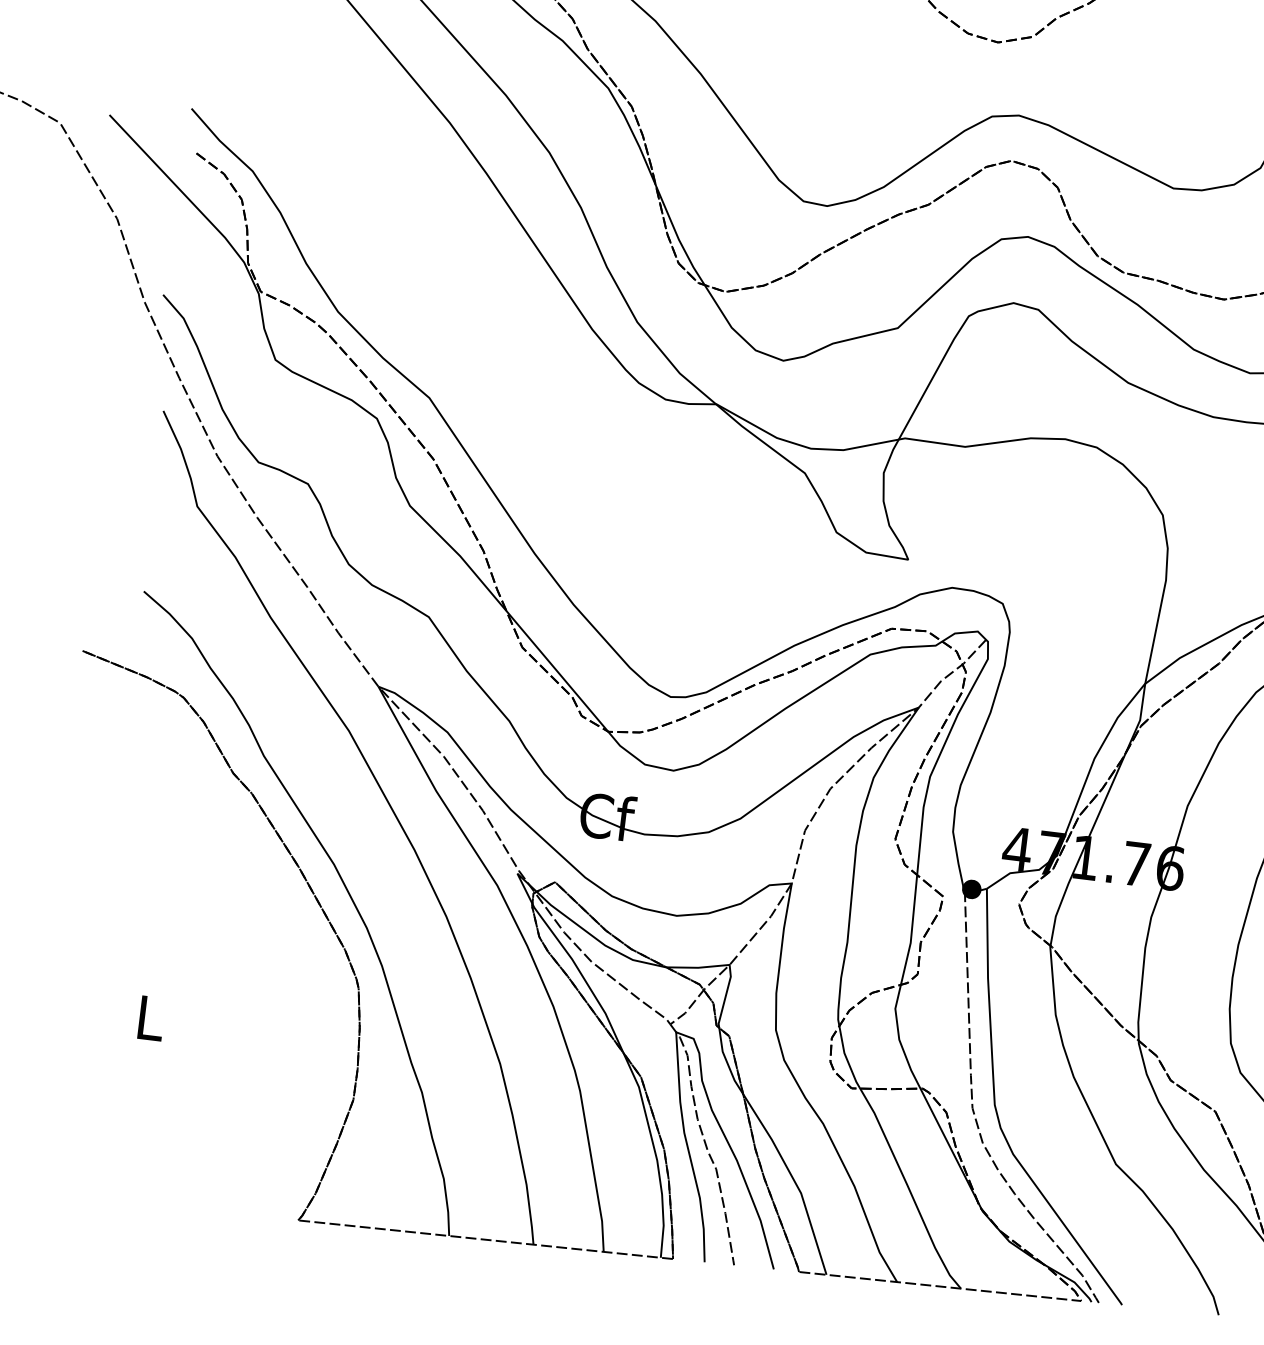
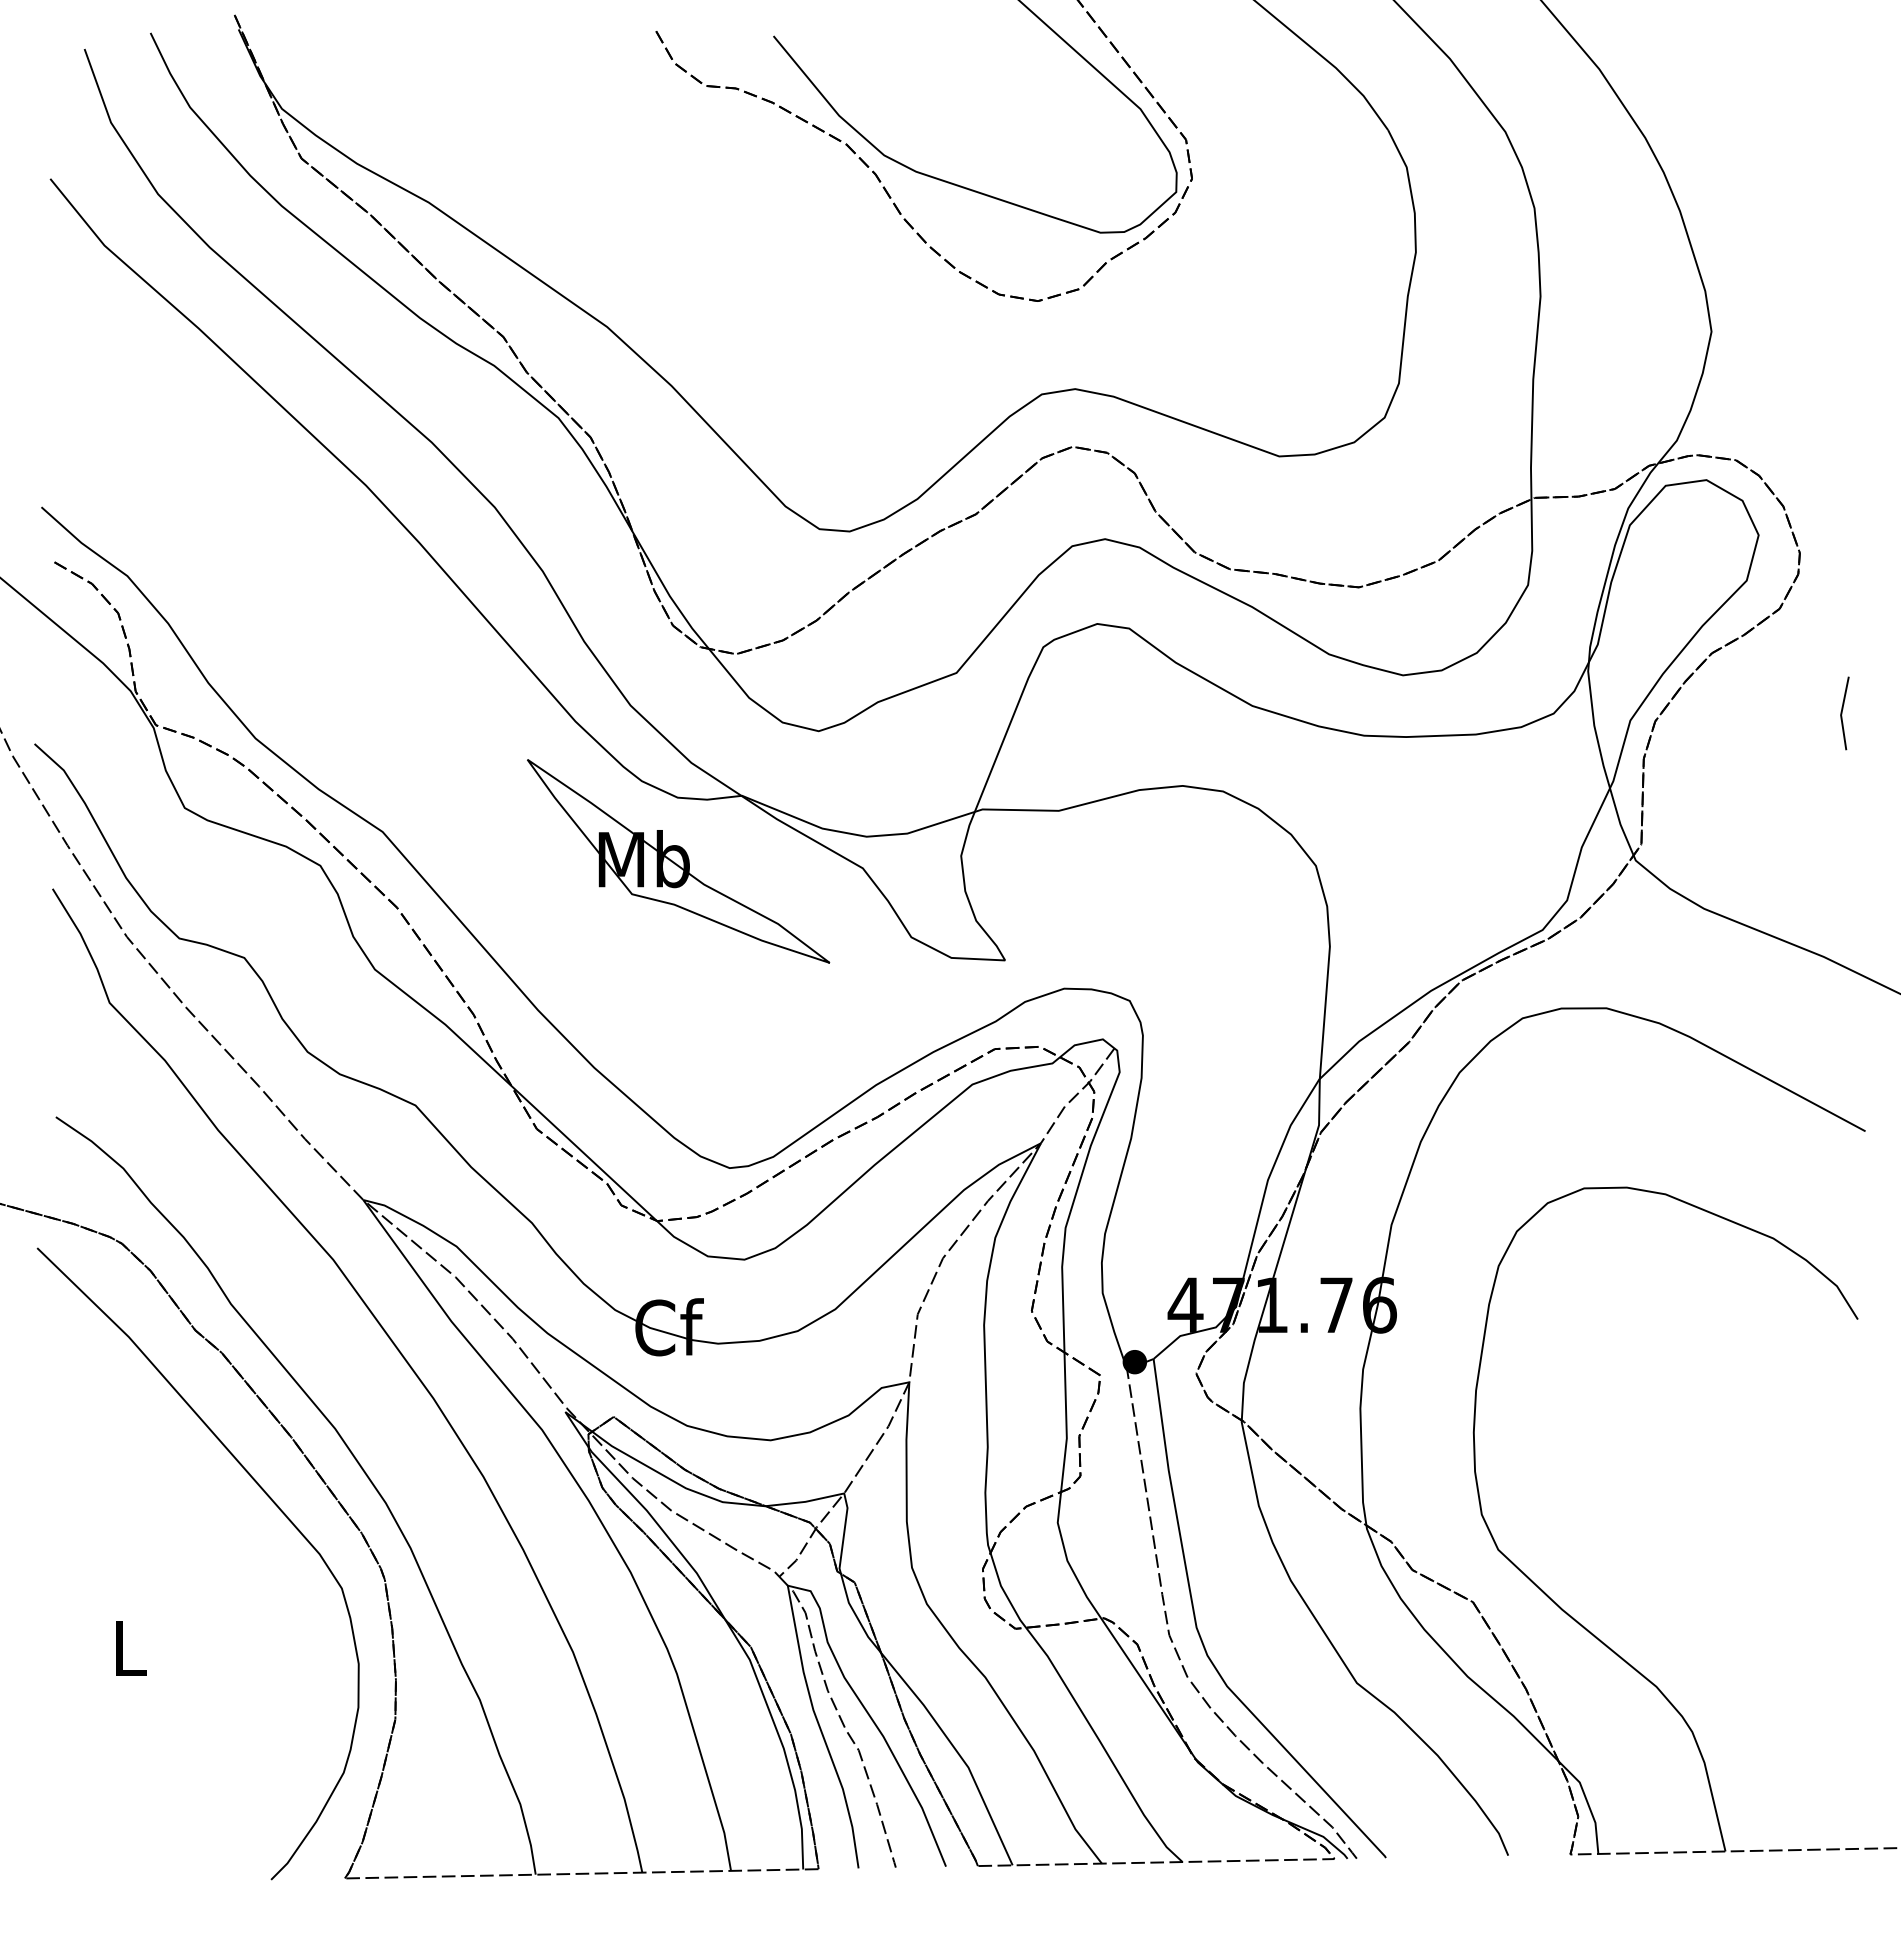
part: (660, 450) -> (678, 861), added
curve: (277, 916) -> (272, 1502), added

